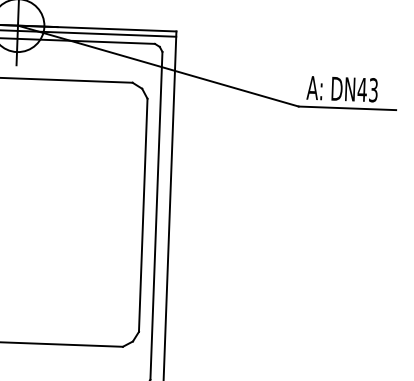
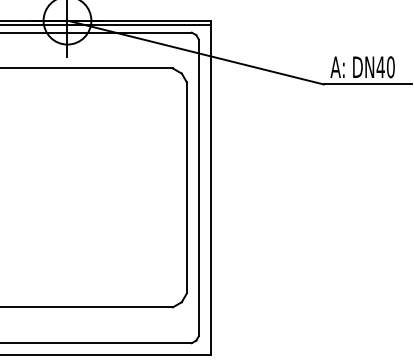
text: (373, 90) -> (390, 67), DN43 -> DN40

